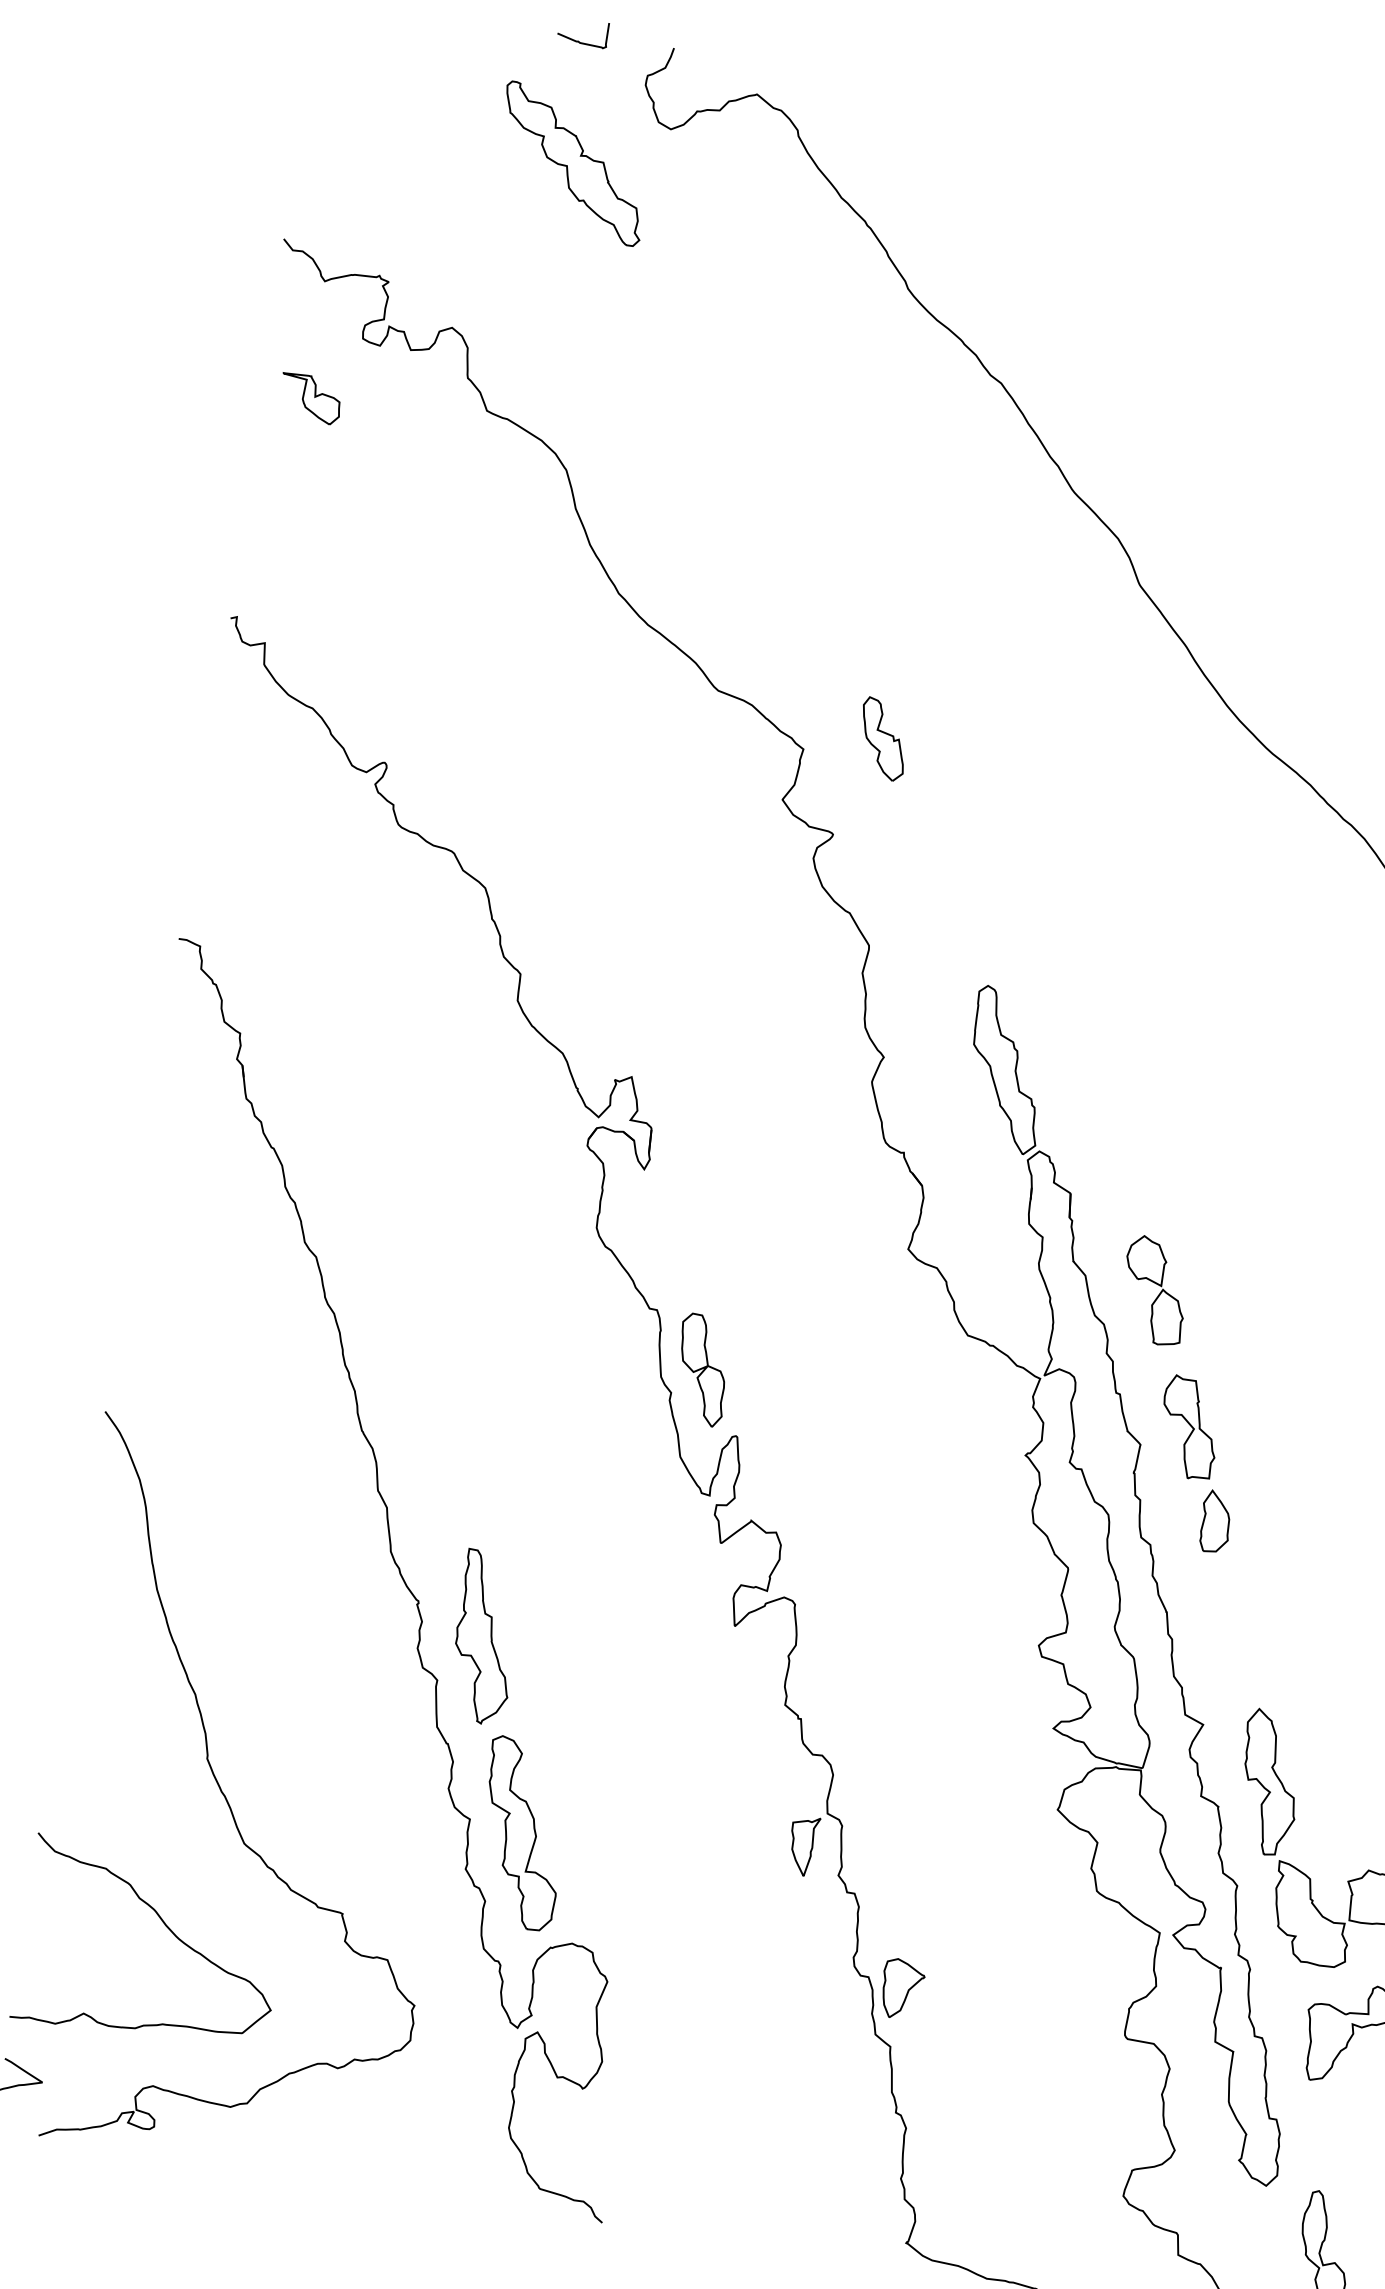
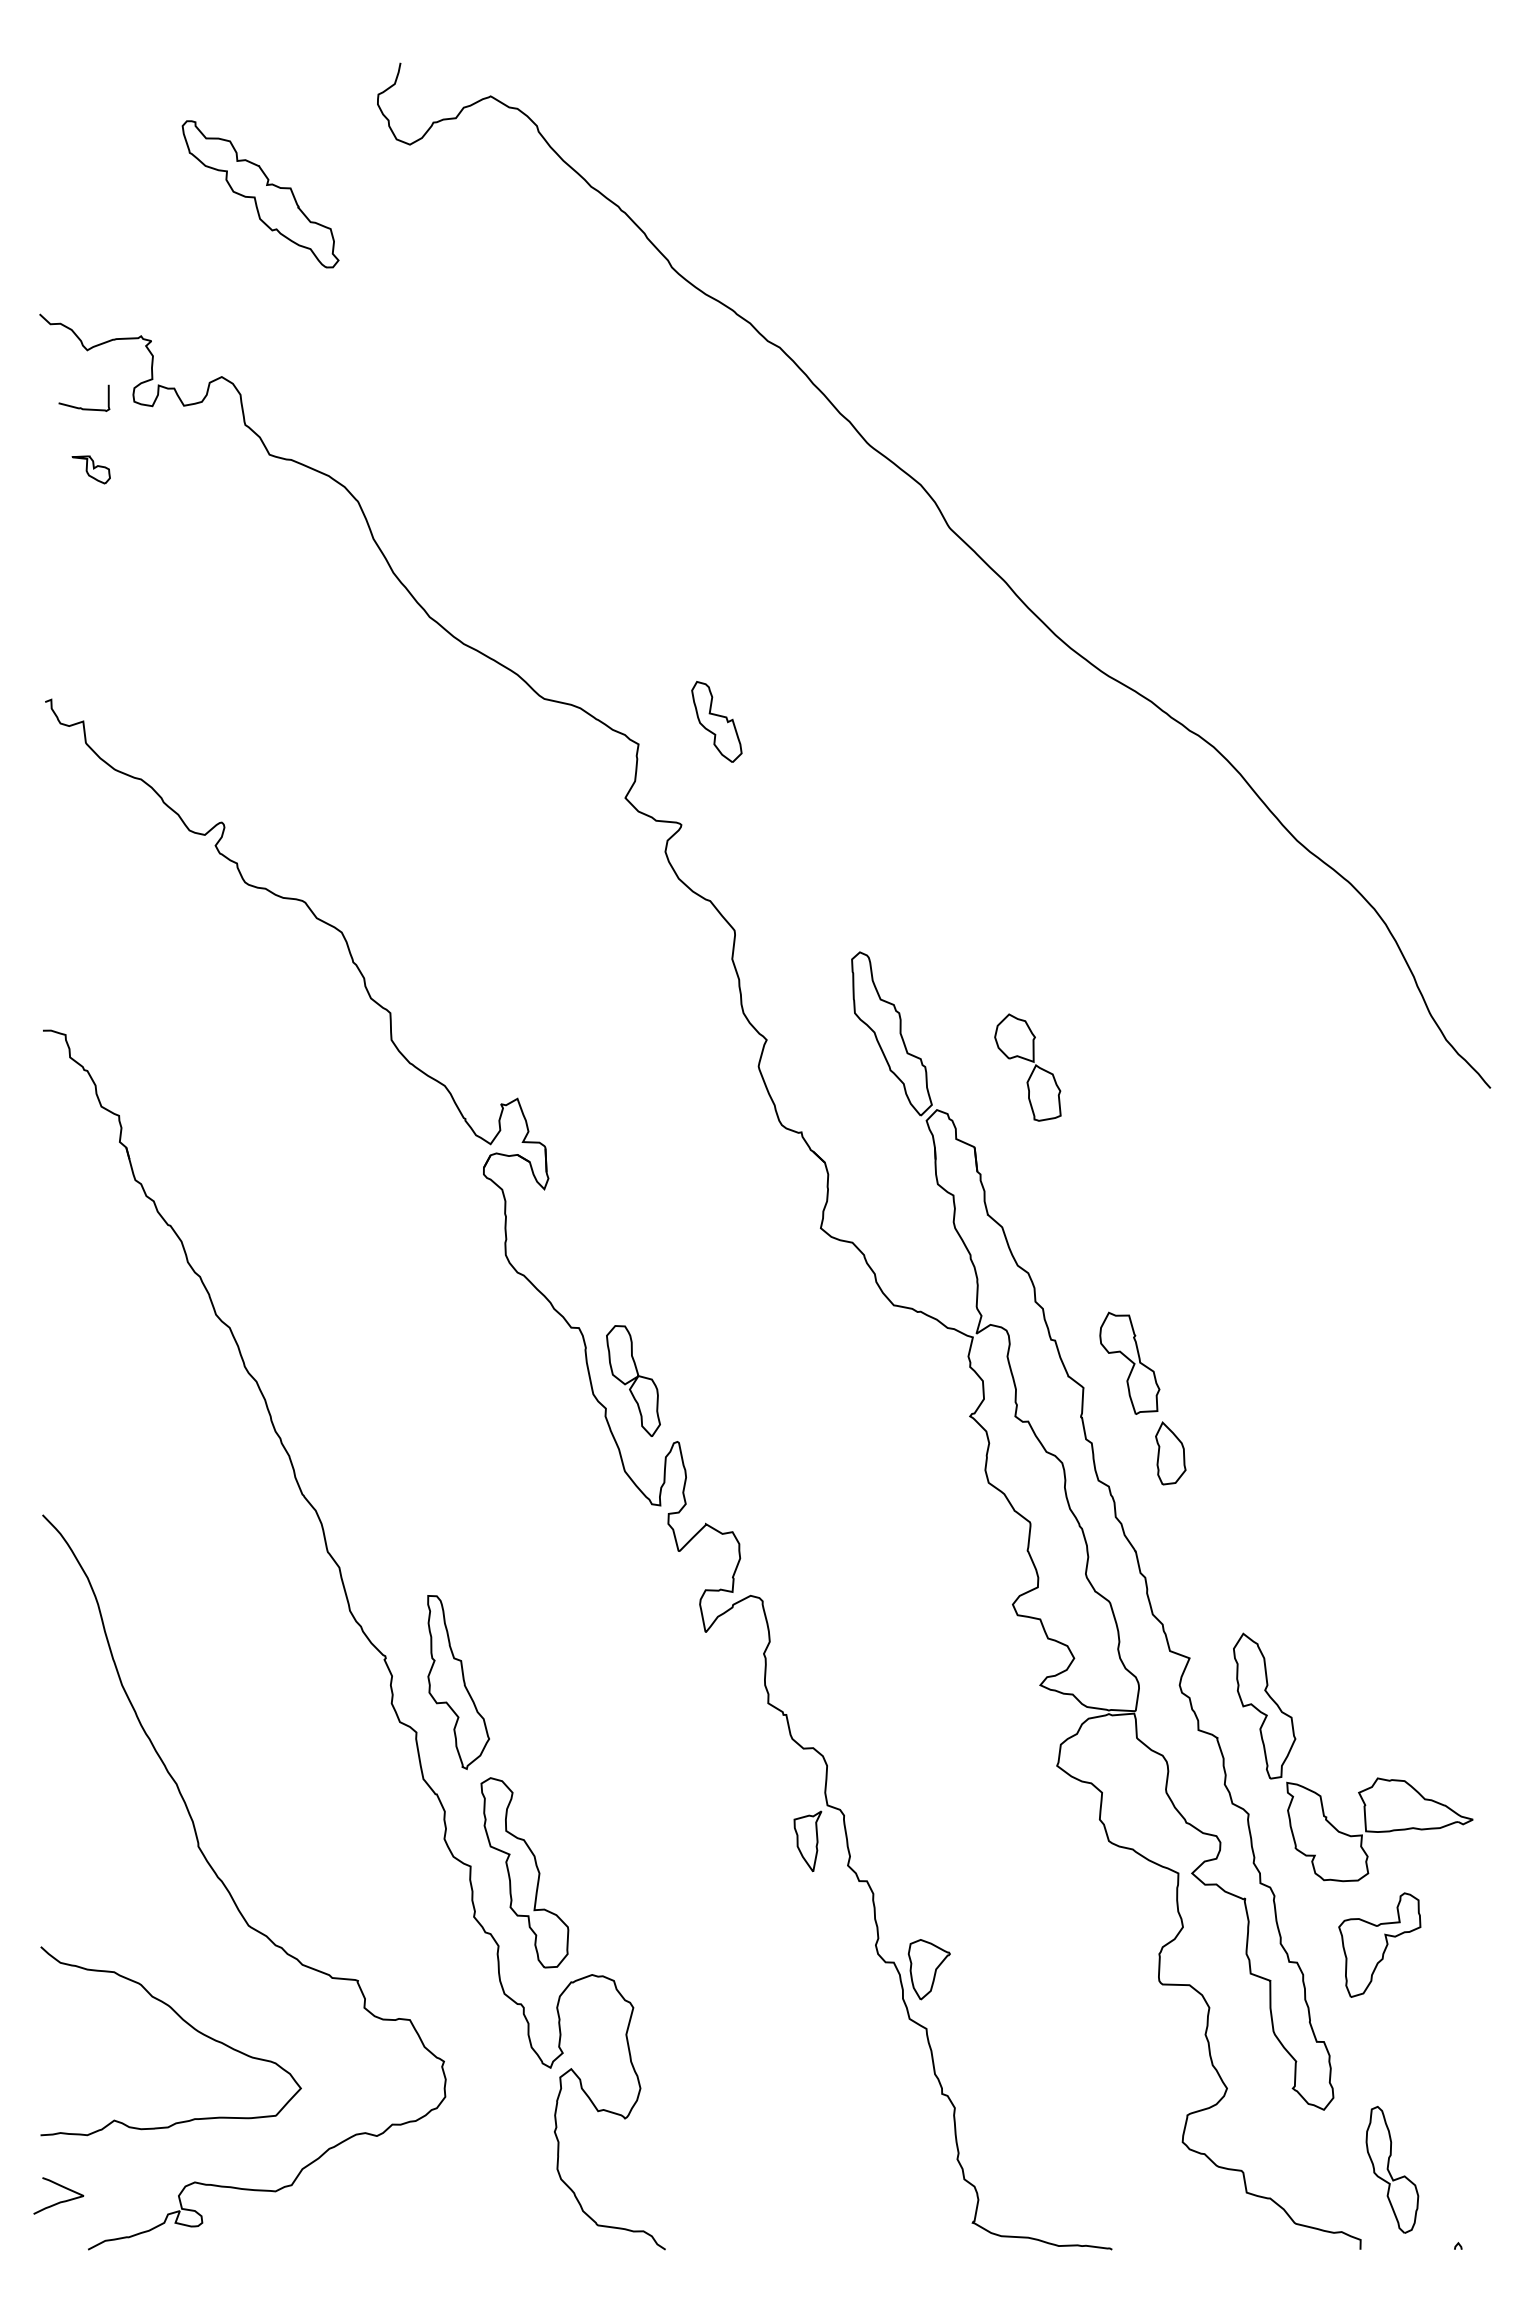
curve: (579, 41) -> (81, 407), moved
part: (573, 164) -> (260, 194), moved
part: (310, 398) -> (91, 469), size x0.6
part: (1154, 1290) -> (1027, 1067), moved

